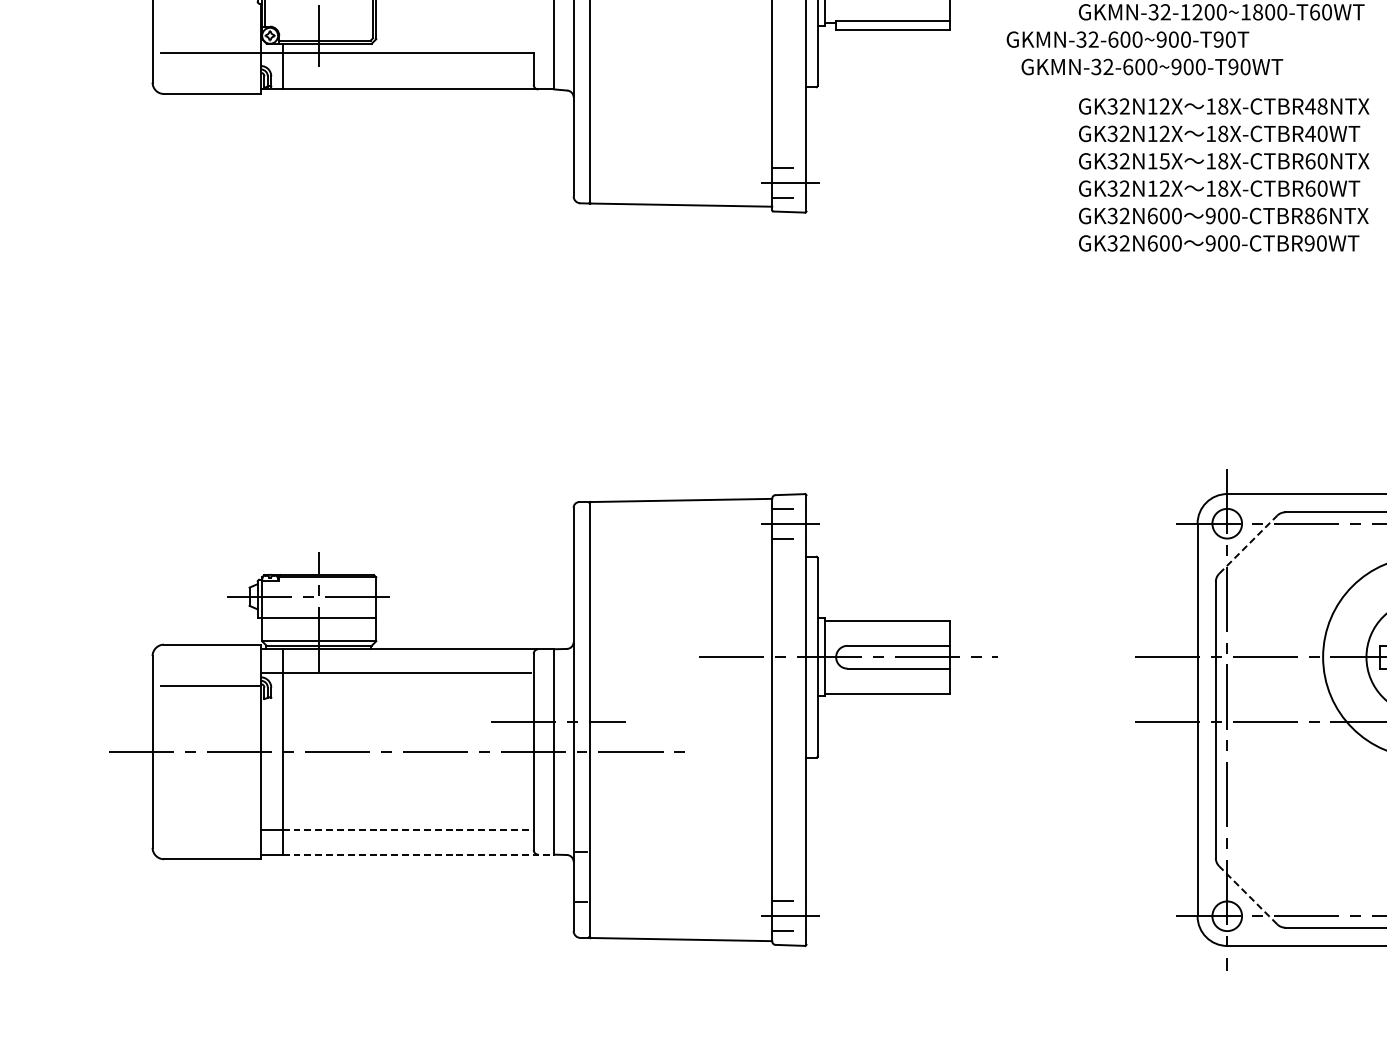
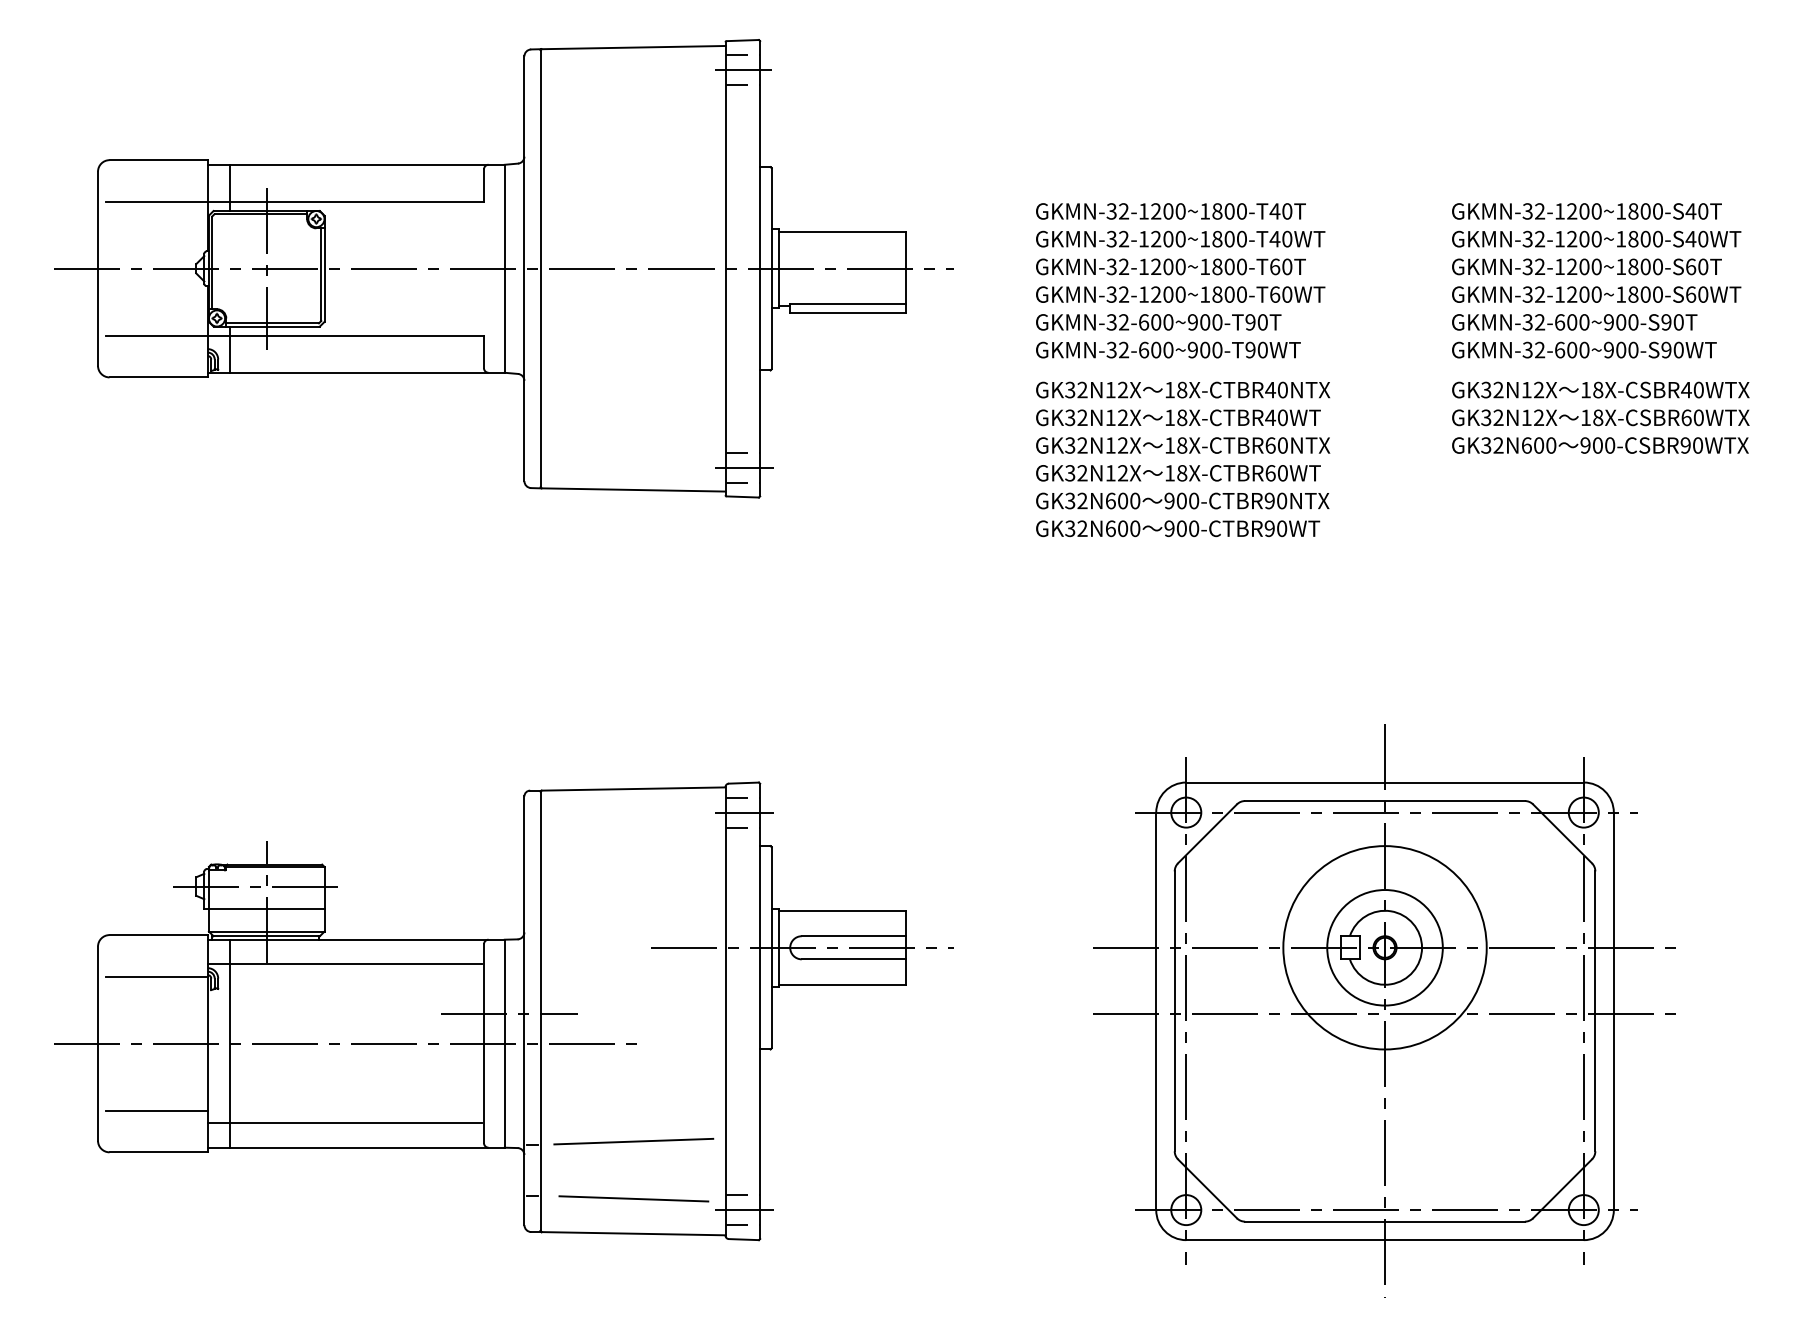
text: (1127, 39) -> (1158, 322), moved
text: (1152, 66) -> (1168, 349), moved
text: (1322, 106) -> (1282, 390), 18X-CTBR48NTX -> 18X-CTBR40NTX
text: (1164, 161) -> (1122, 445), GK32N15X -> GK32N12X
text: (1315, 215) -> (1275, 500), 900-CTBR86NTX -> 900-CTBR90NTX
line: (1248, 544) -> (1207, 833), dashed -> solid
line: (210, 817) -> (156, 1110), added
line: (406, 830) -> (355, 1123), dashed -> solid
line: (681, 848) -> (633, 1141), added
line: (418, 854) -> (367, 1147), dashed -> solid
line: (1248, 894) -> (1207, 1188), dashed -> solid
line: (681, 904) -> (633, 1198), added

